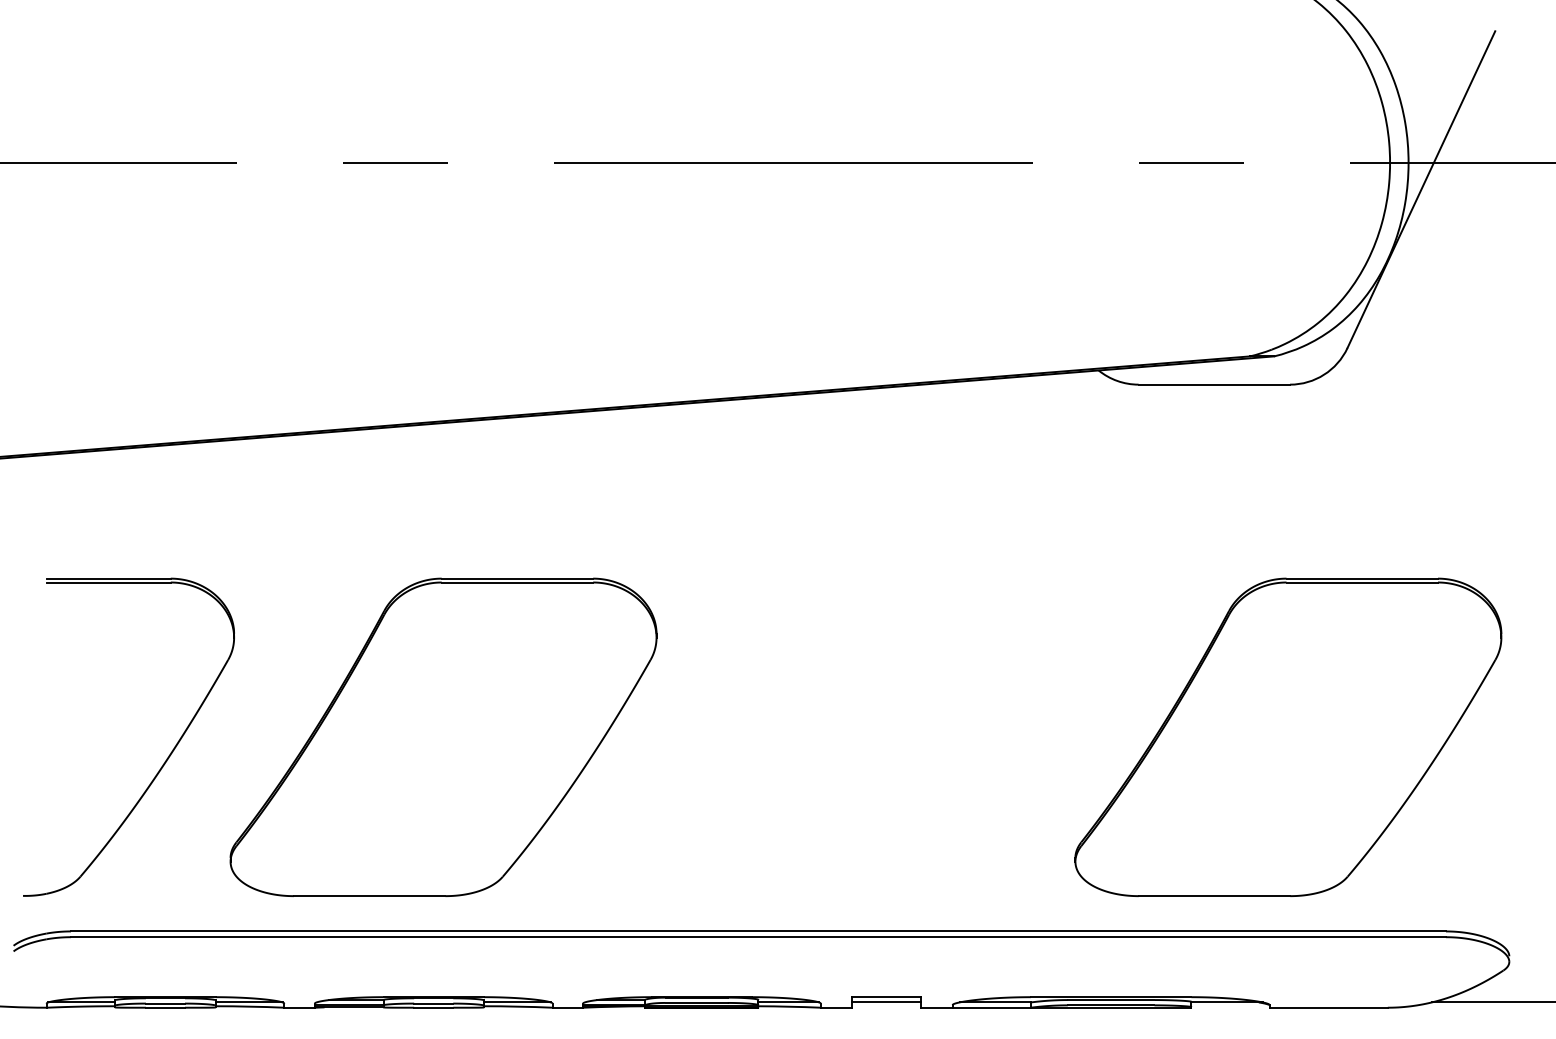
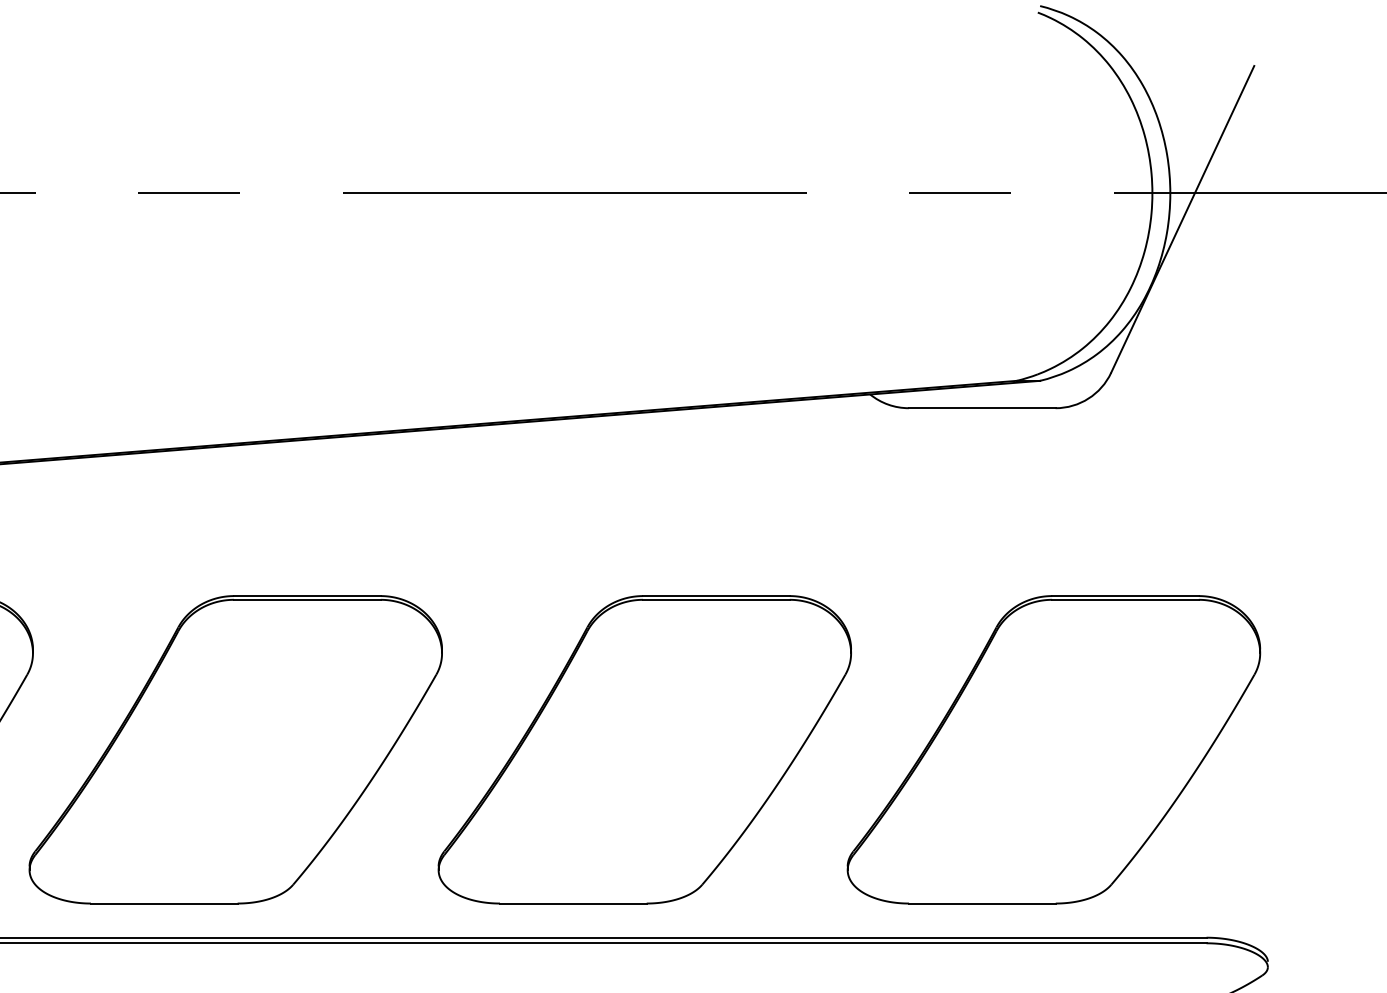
part: (865, 736) -> (644, 748), added

